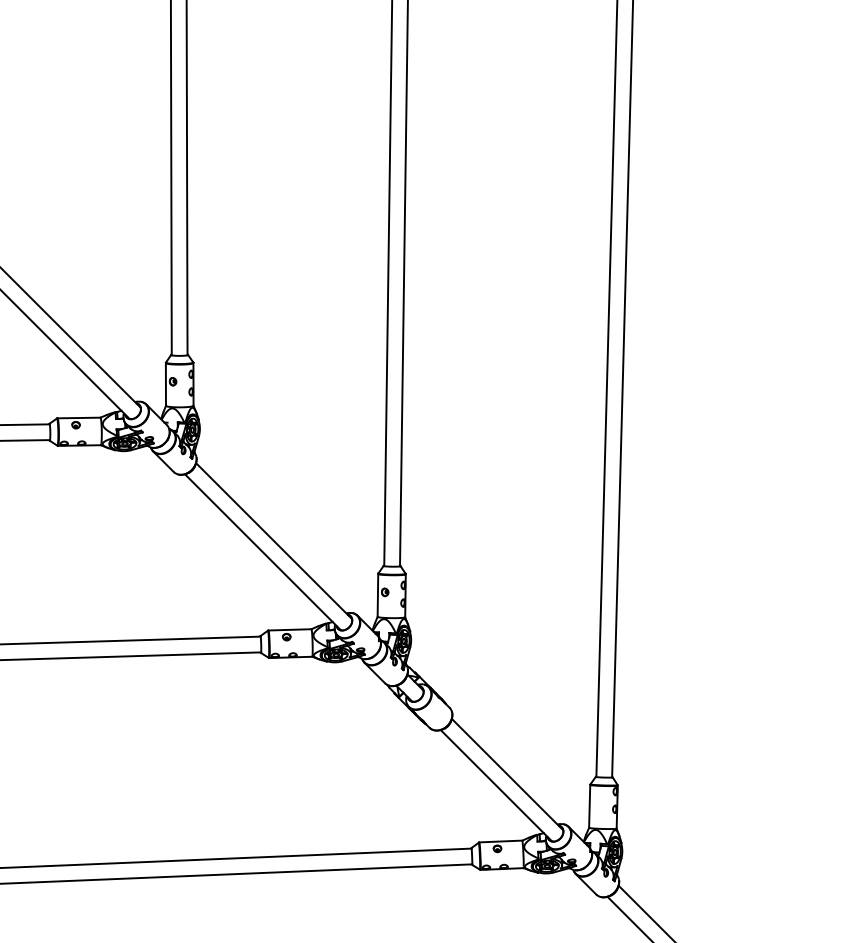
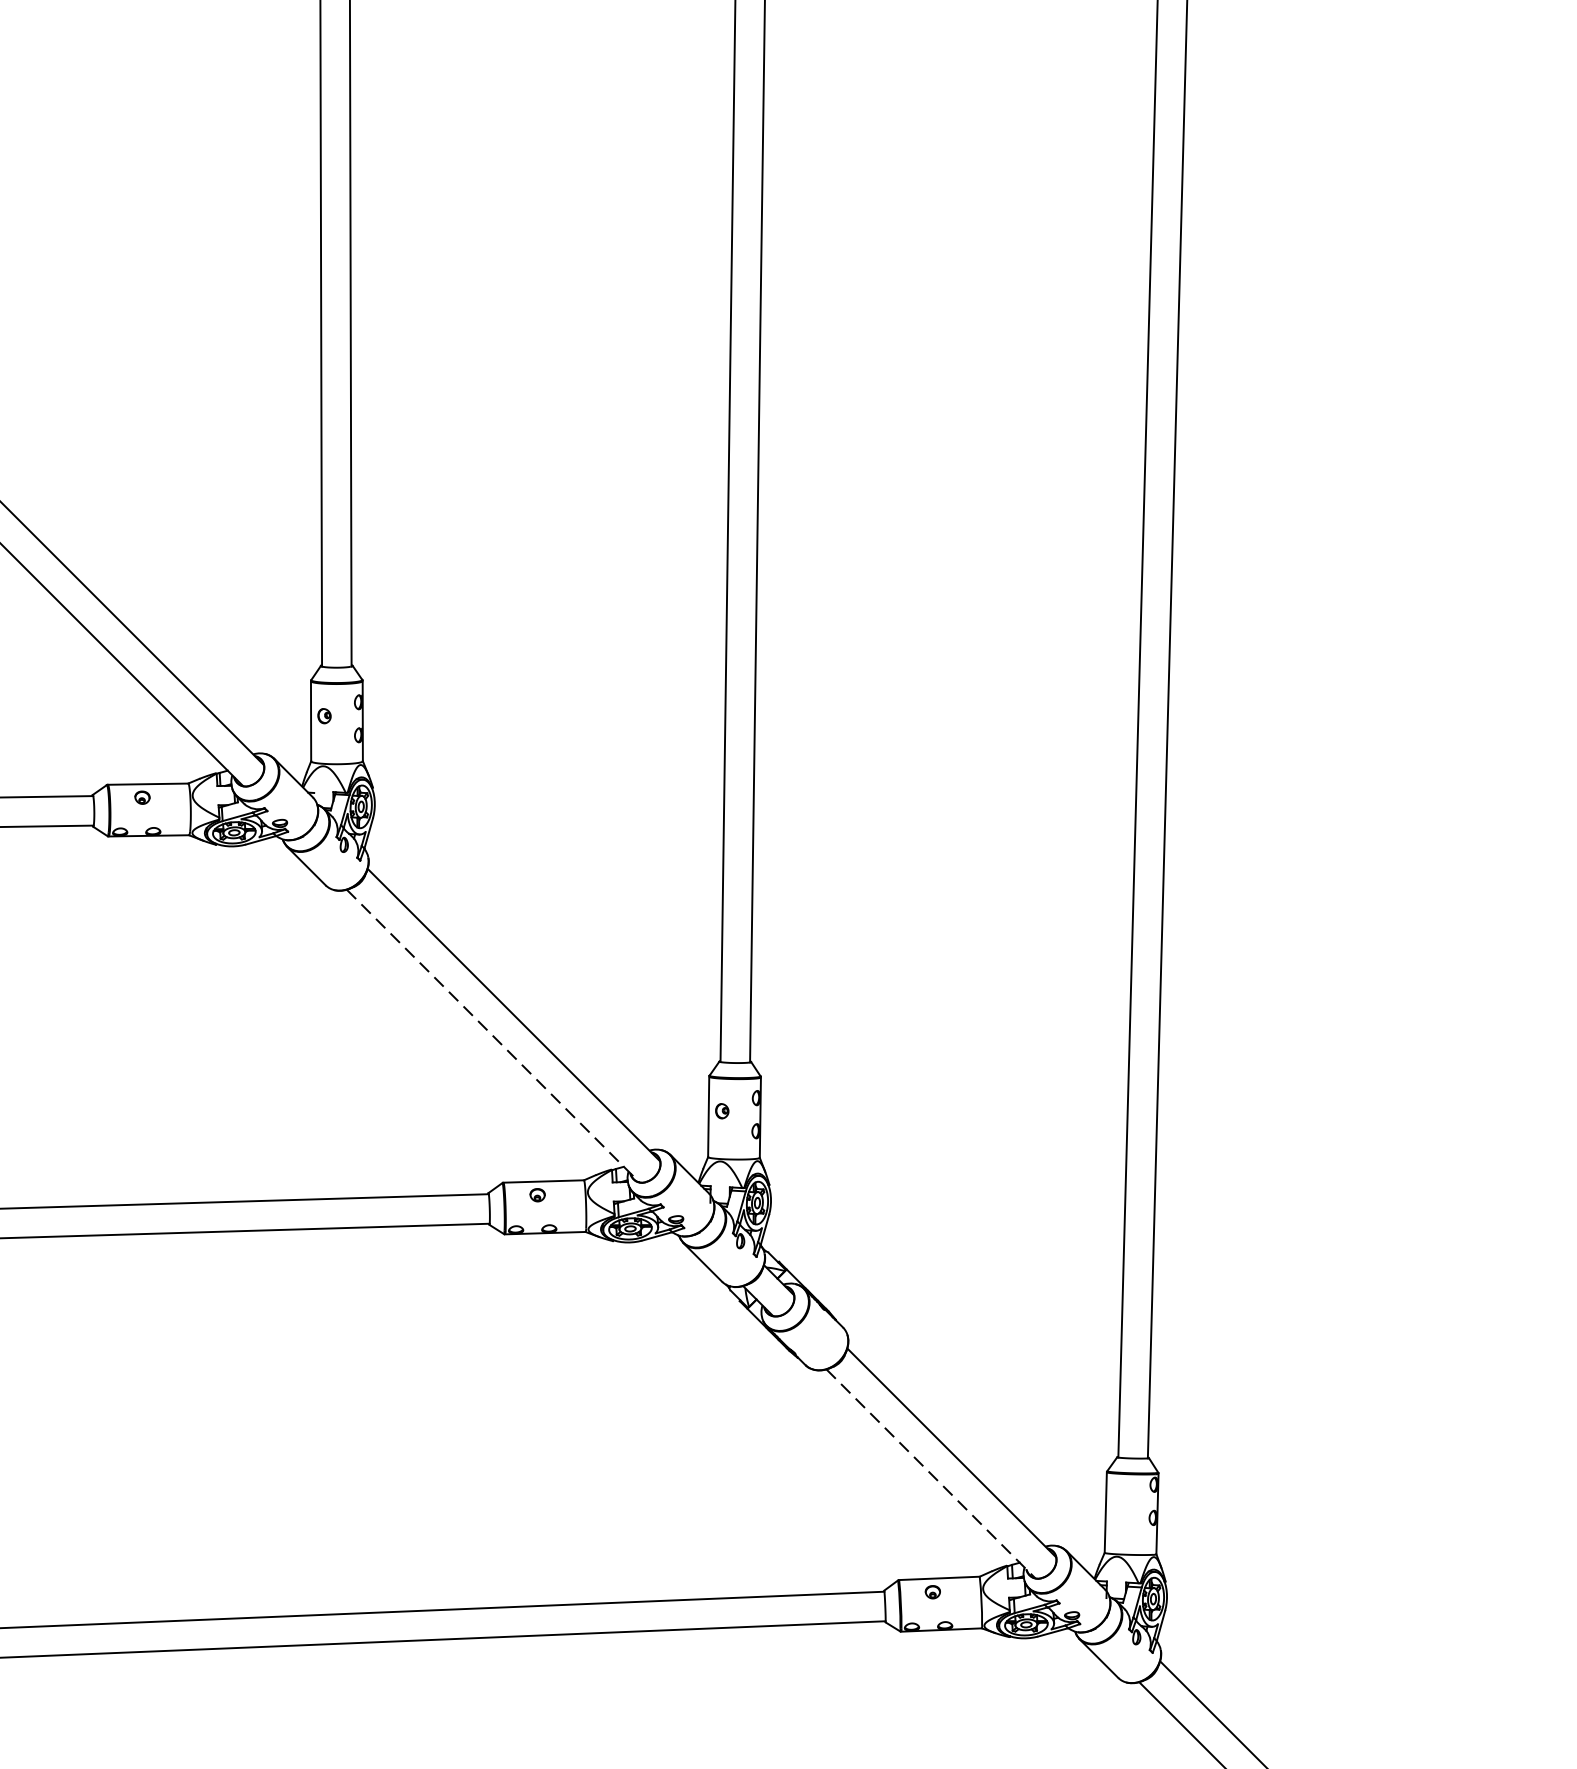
line: (263, 552) -> (494, 1036), solid -> dashed
line: (496, 785) -> (931, 1473), solid -> dashed

